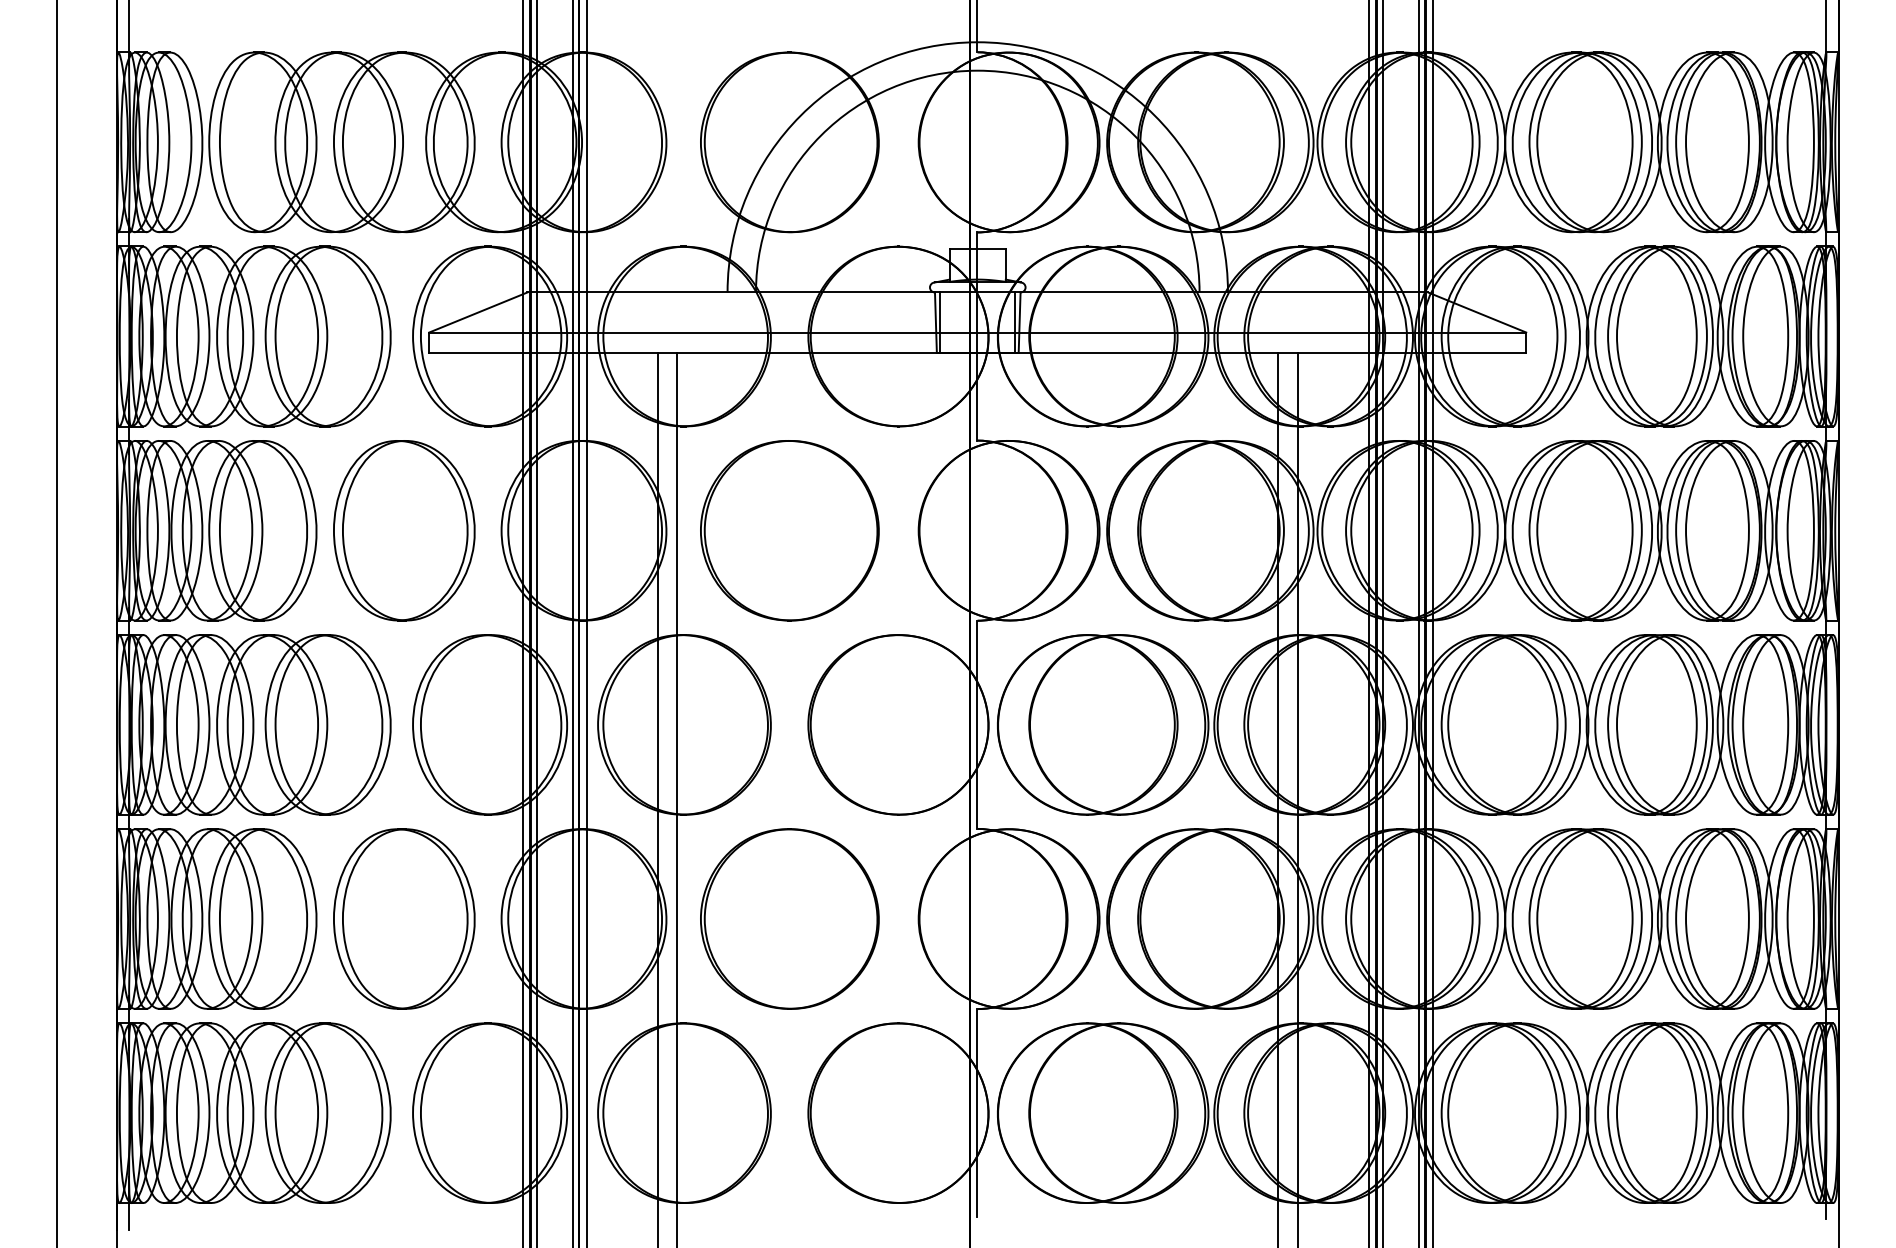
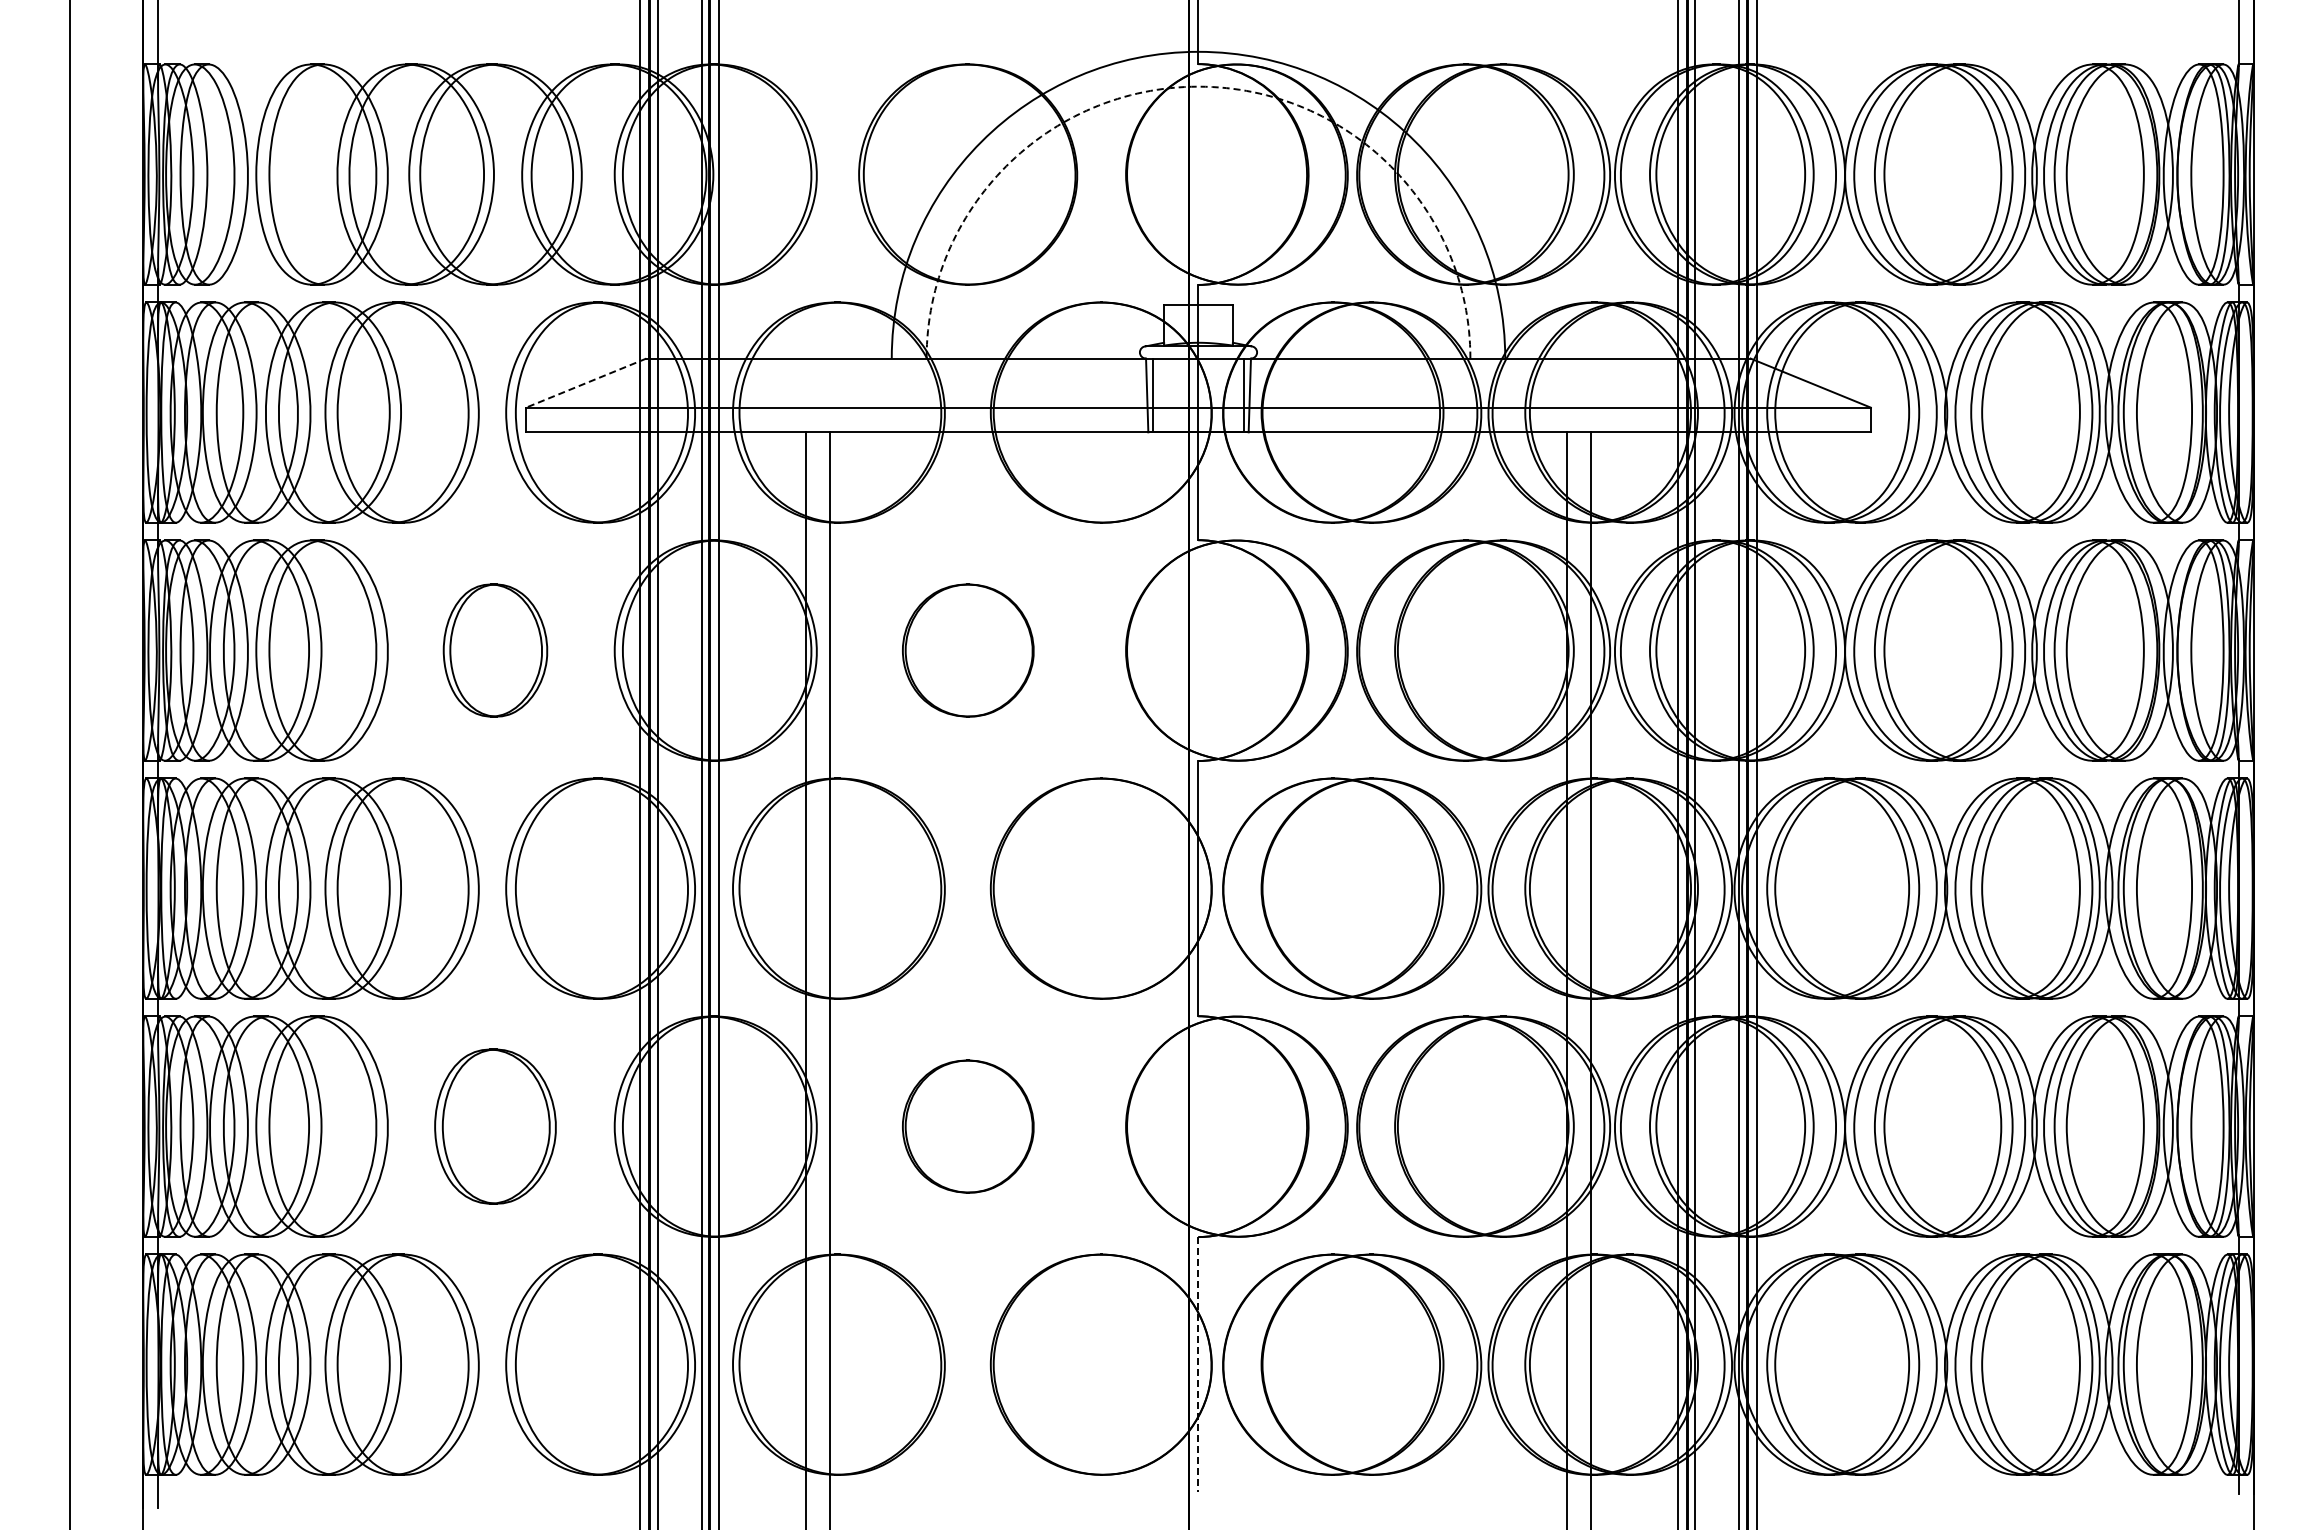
arc: (977, 70) -> (1198, 86), solid -> dashed
line: (478, 312) -> (586, 383), solid -> dashed
part: (404, 530) -> (495, 650), size x0.6
part: (790, 530) -> (968, 650), size x0.6
part: (404, 918) -> (495, 1126), size x0.7
part: (790, 918) -> (968, 1126), size x0.6
line: (977, 1113) -> (1198, 1364), solid -> dashed

